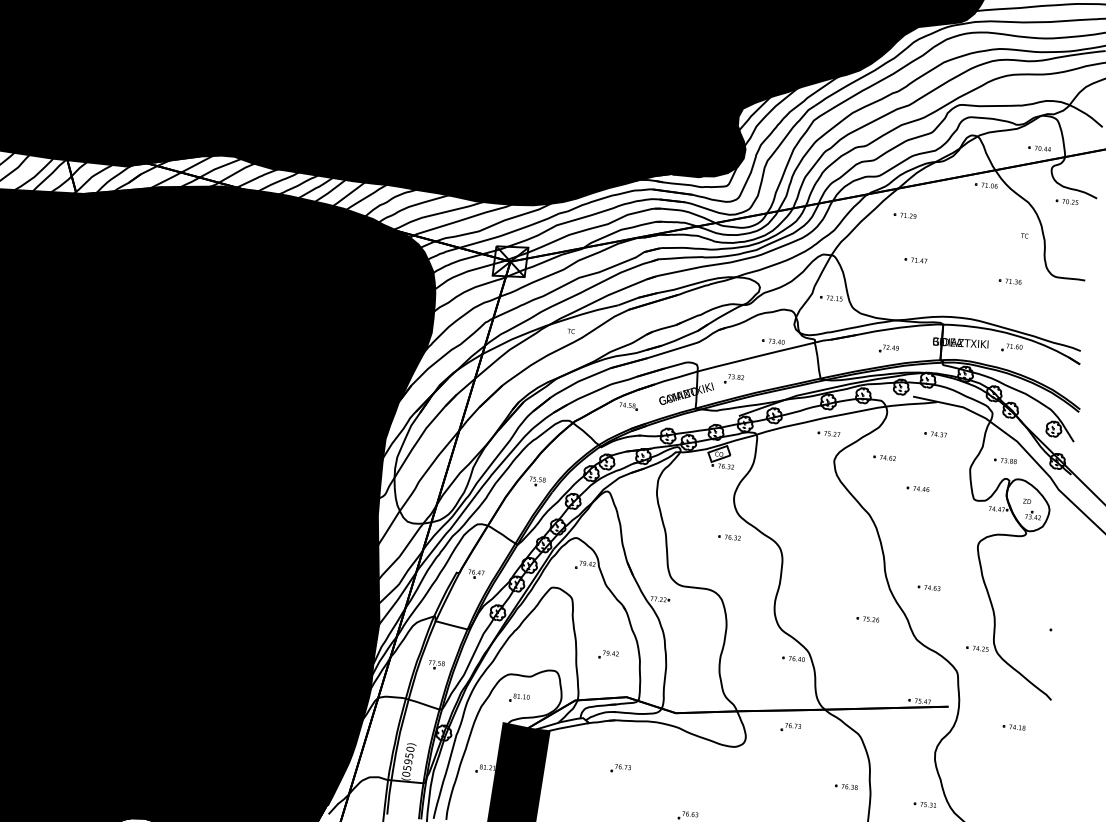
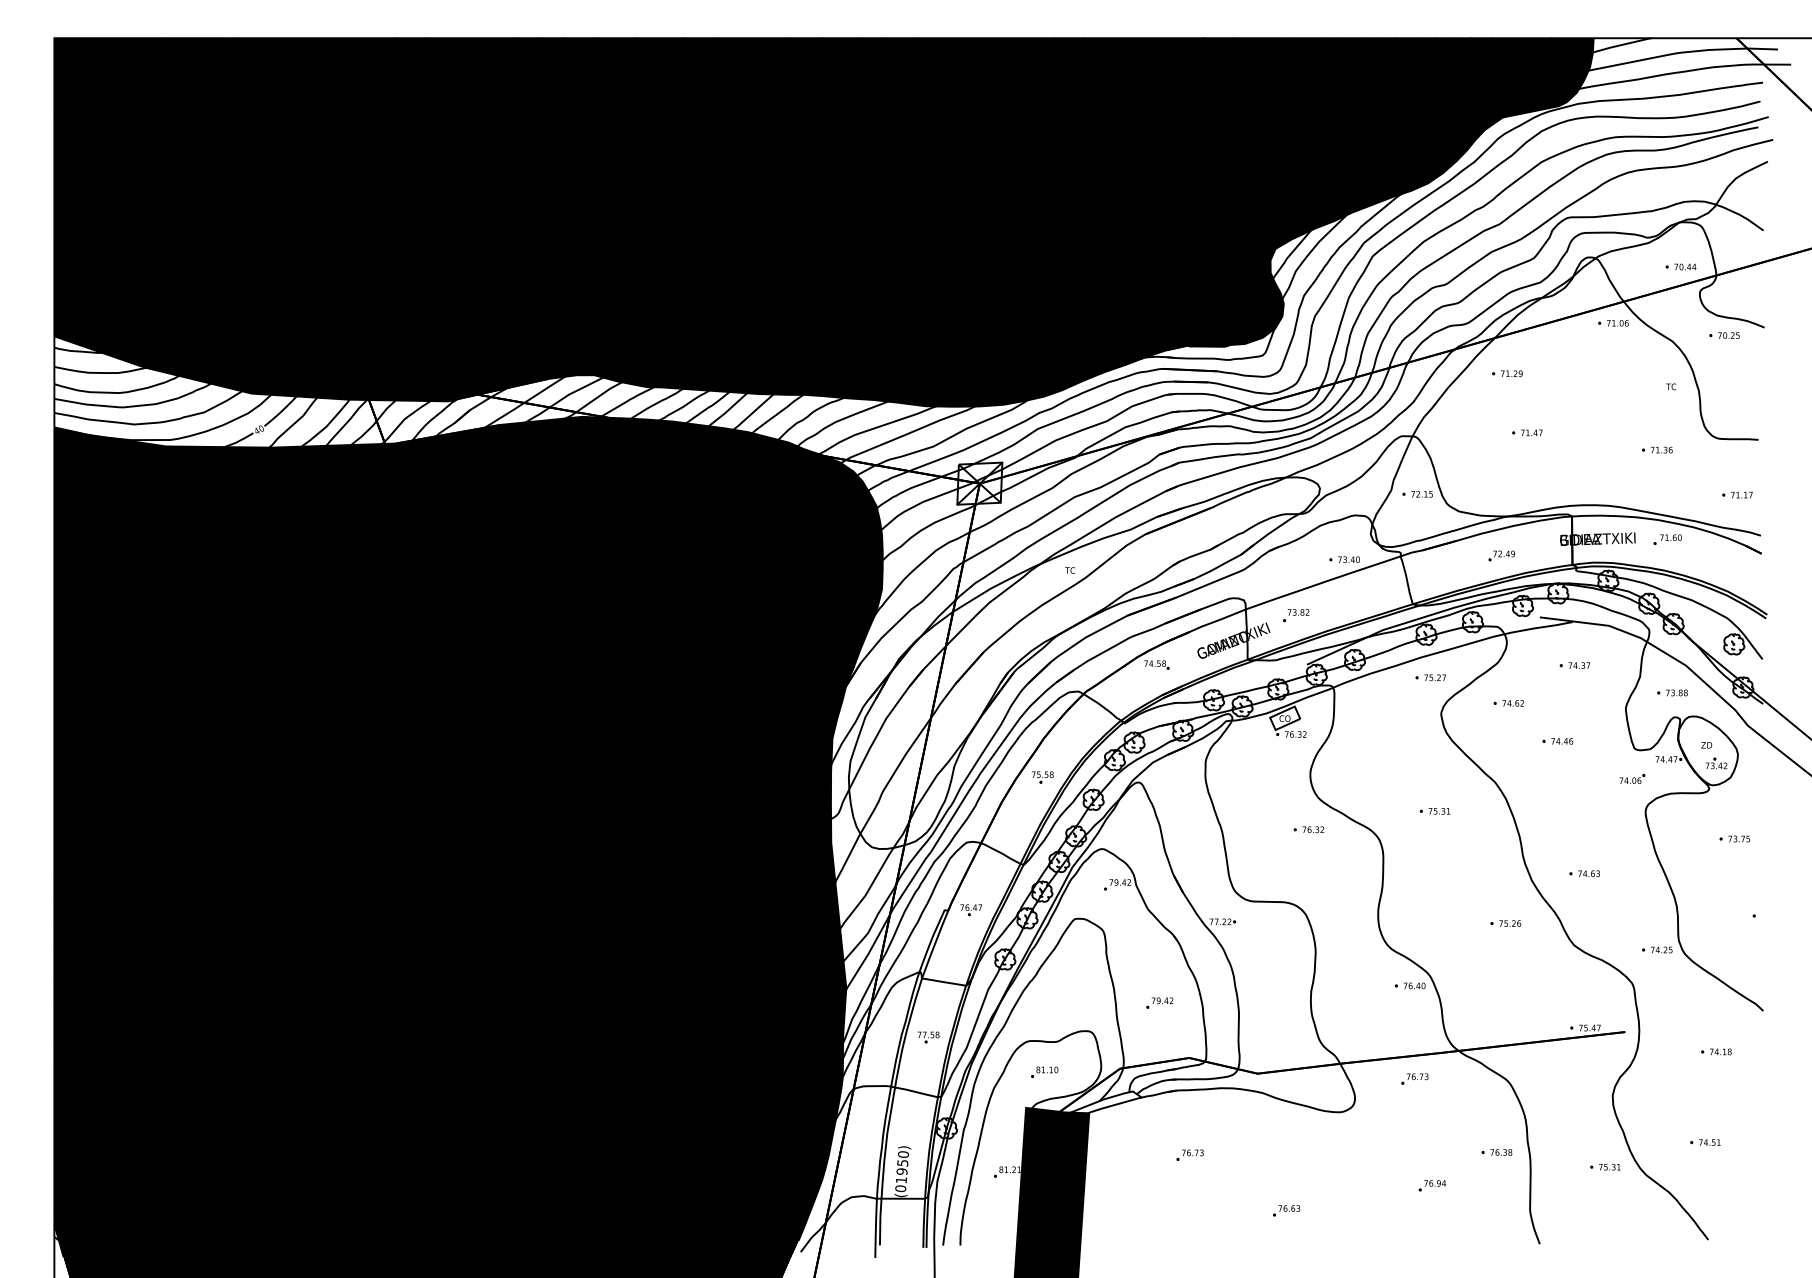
part: (1066, 319) -> (1737, 494), added
part: (970, 520) -> (1632, 778), added
part: (822, 532) -> (1434, 811), added
part: (1041, 571) -> (1734, 838), added
text: (406, 768) -> (900, 1180), (05950) -> (01950)
part: (1000, 793) -> (1705, 1142), added
part: (796, 806) -> (1432, 1185), added

